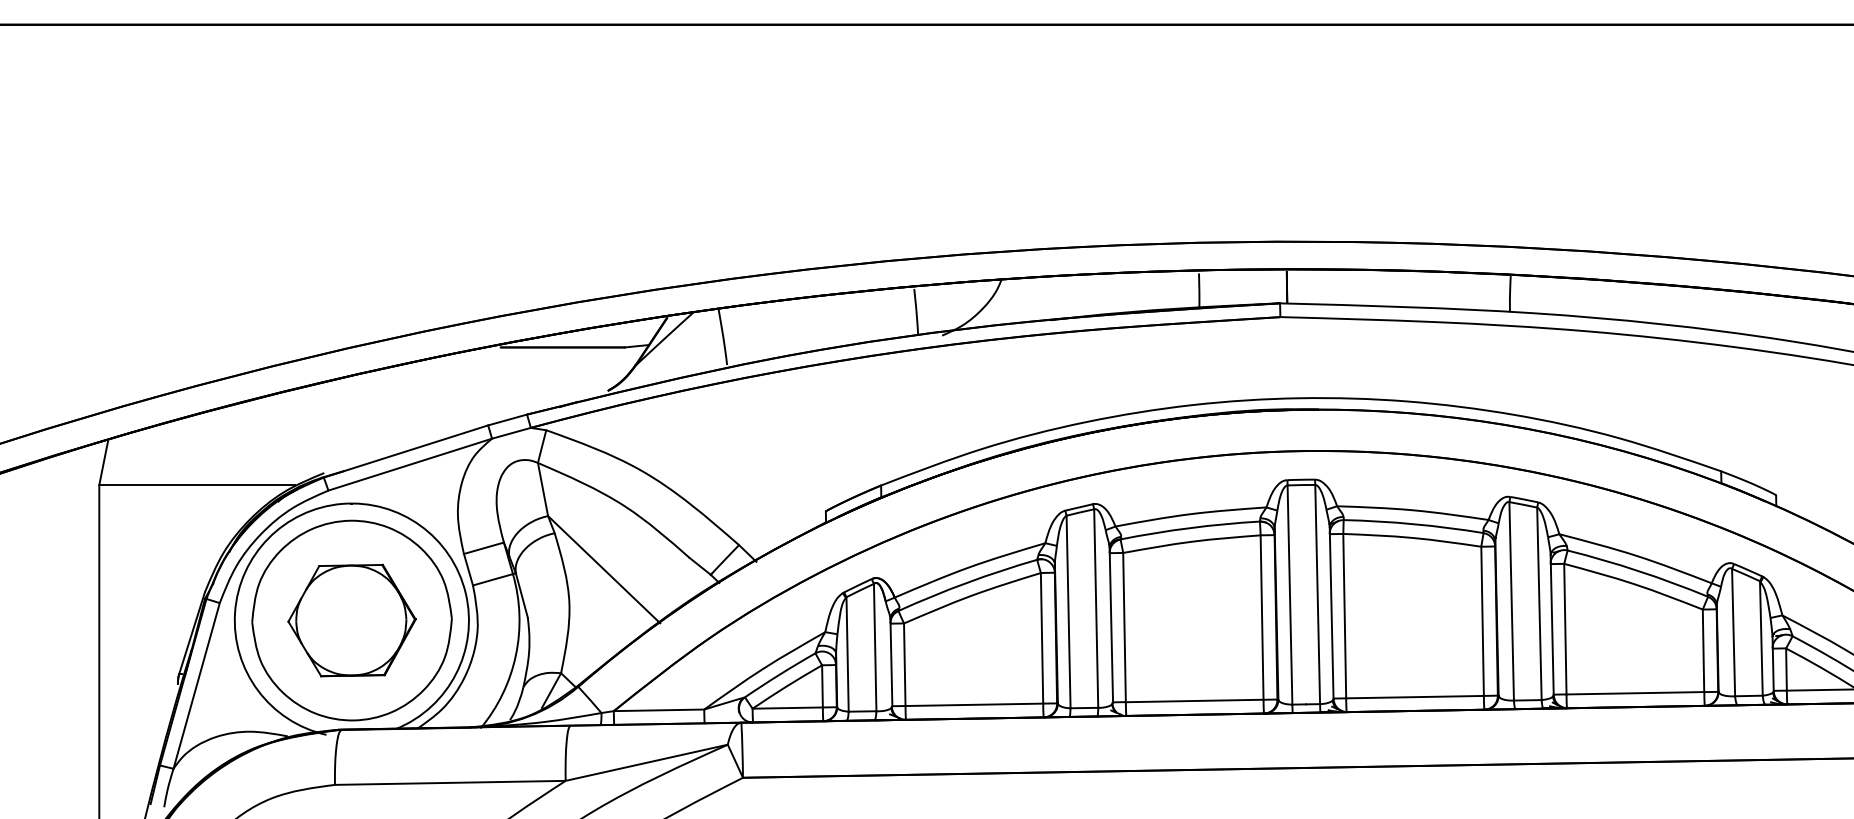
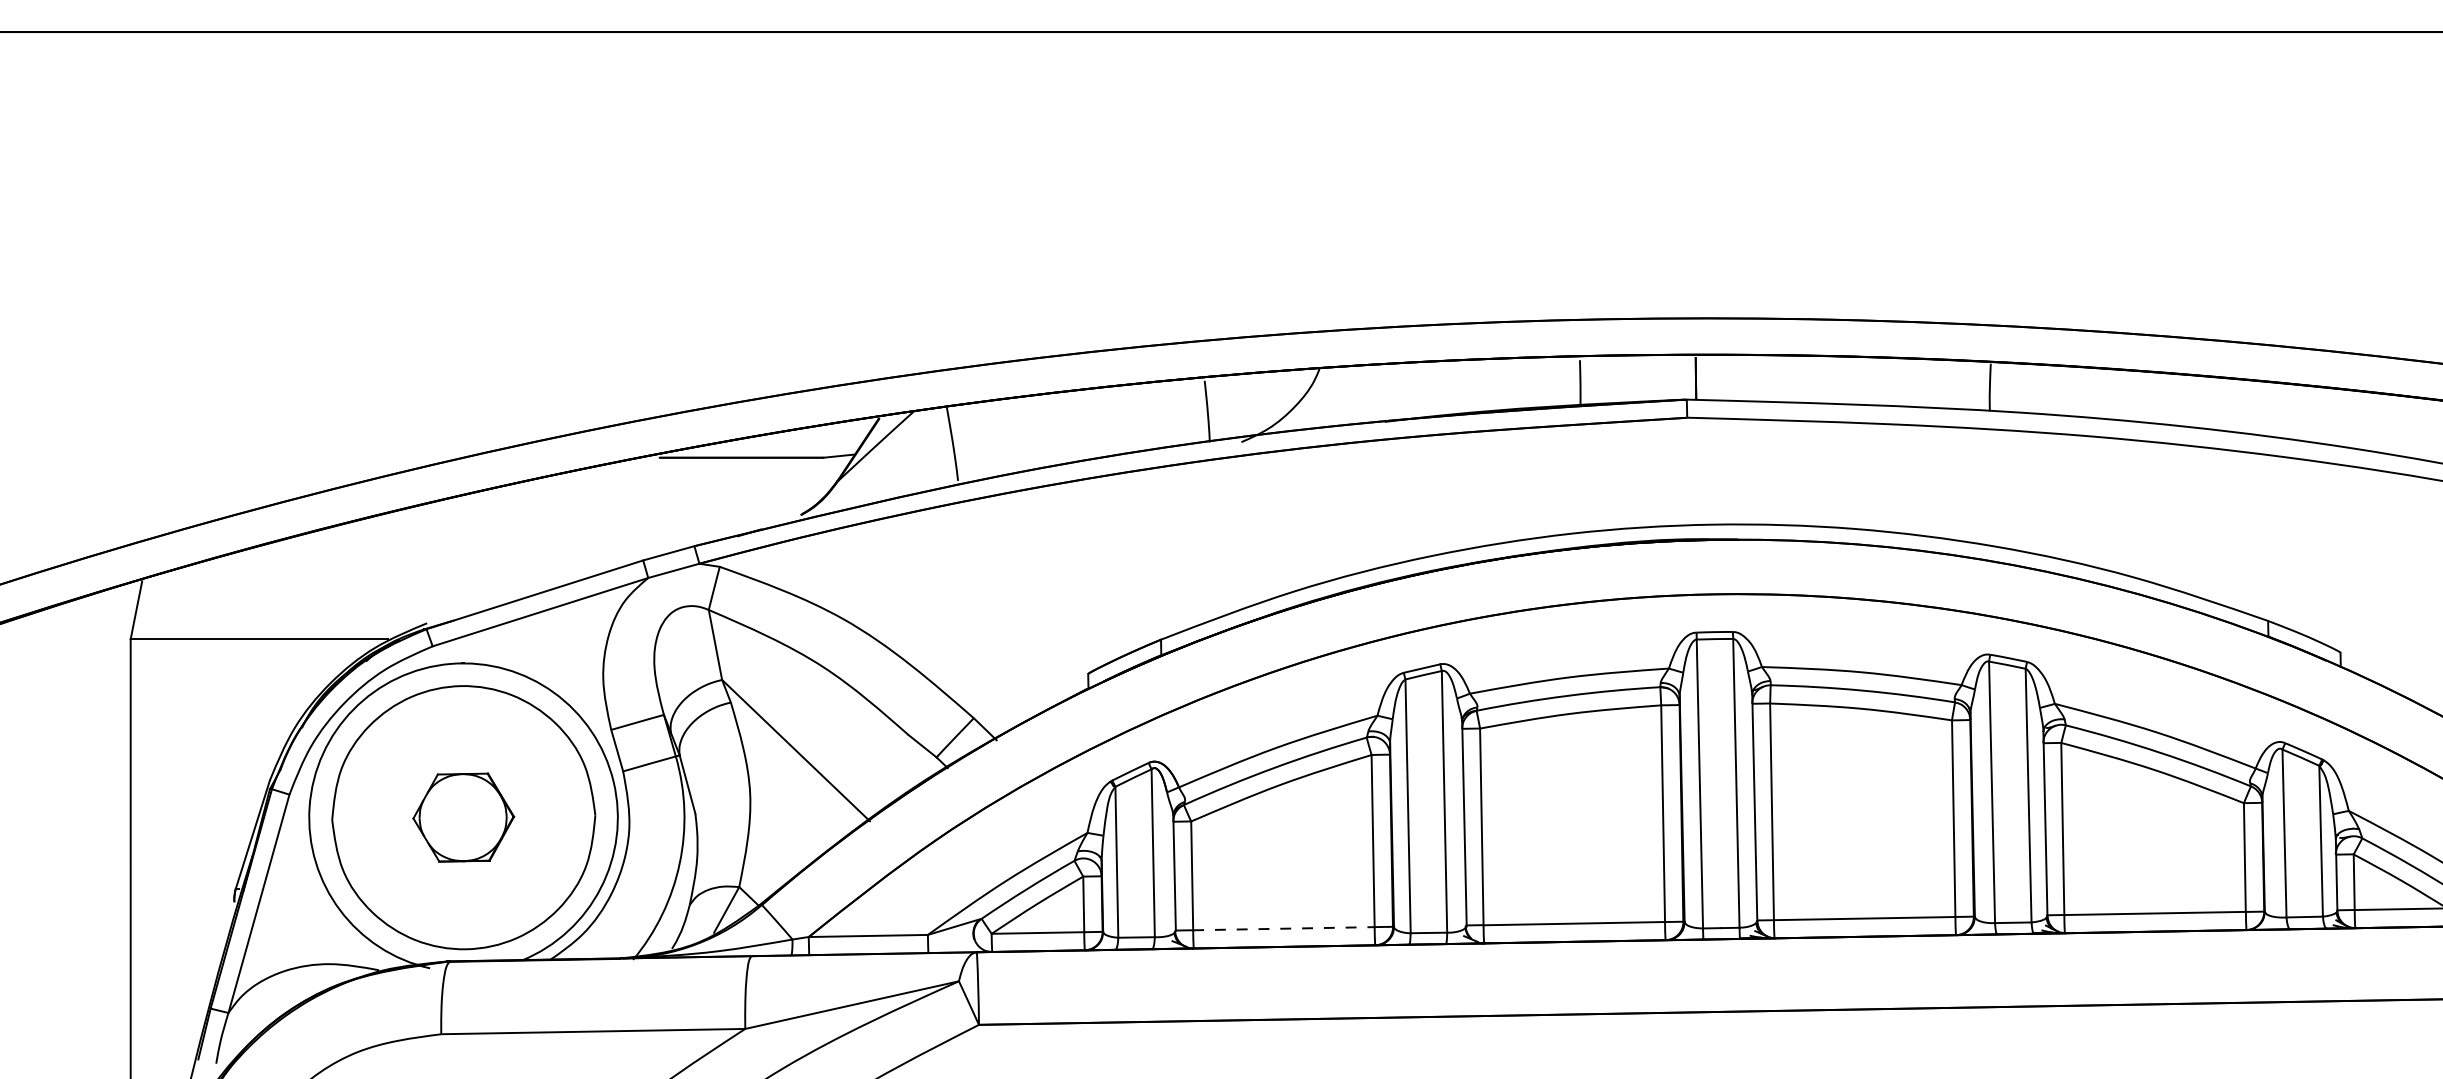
part: (351, 620) -> (463, 817), size x0.6
line: (974, 704) -> (1284, 928), solid -> dashed

